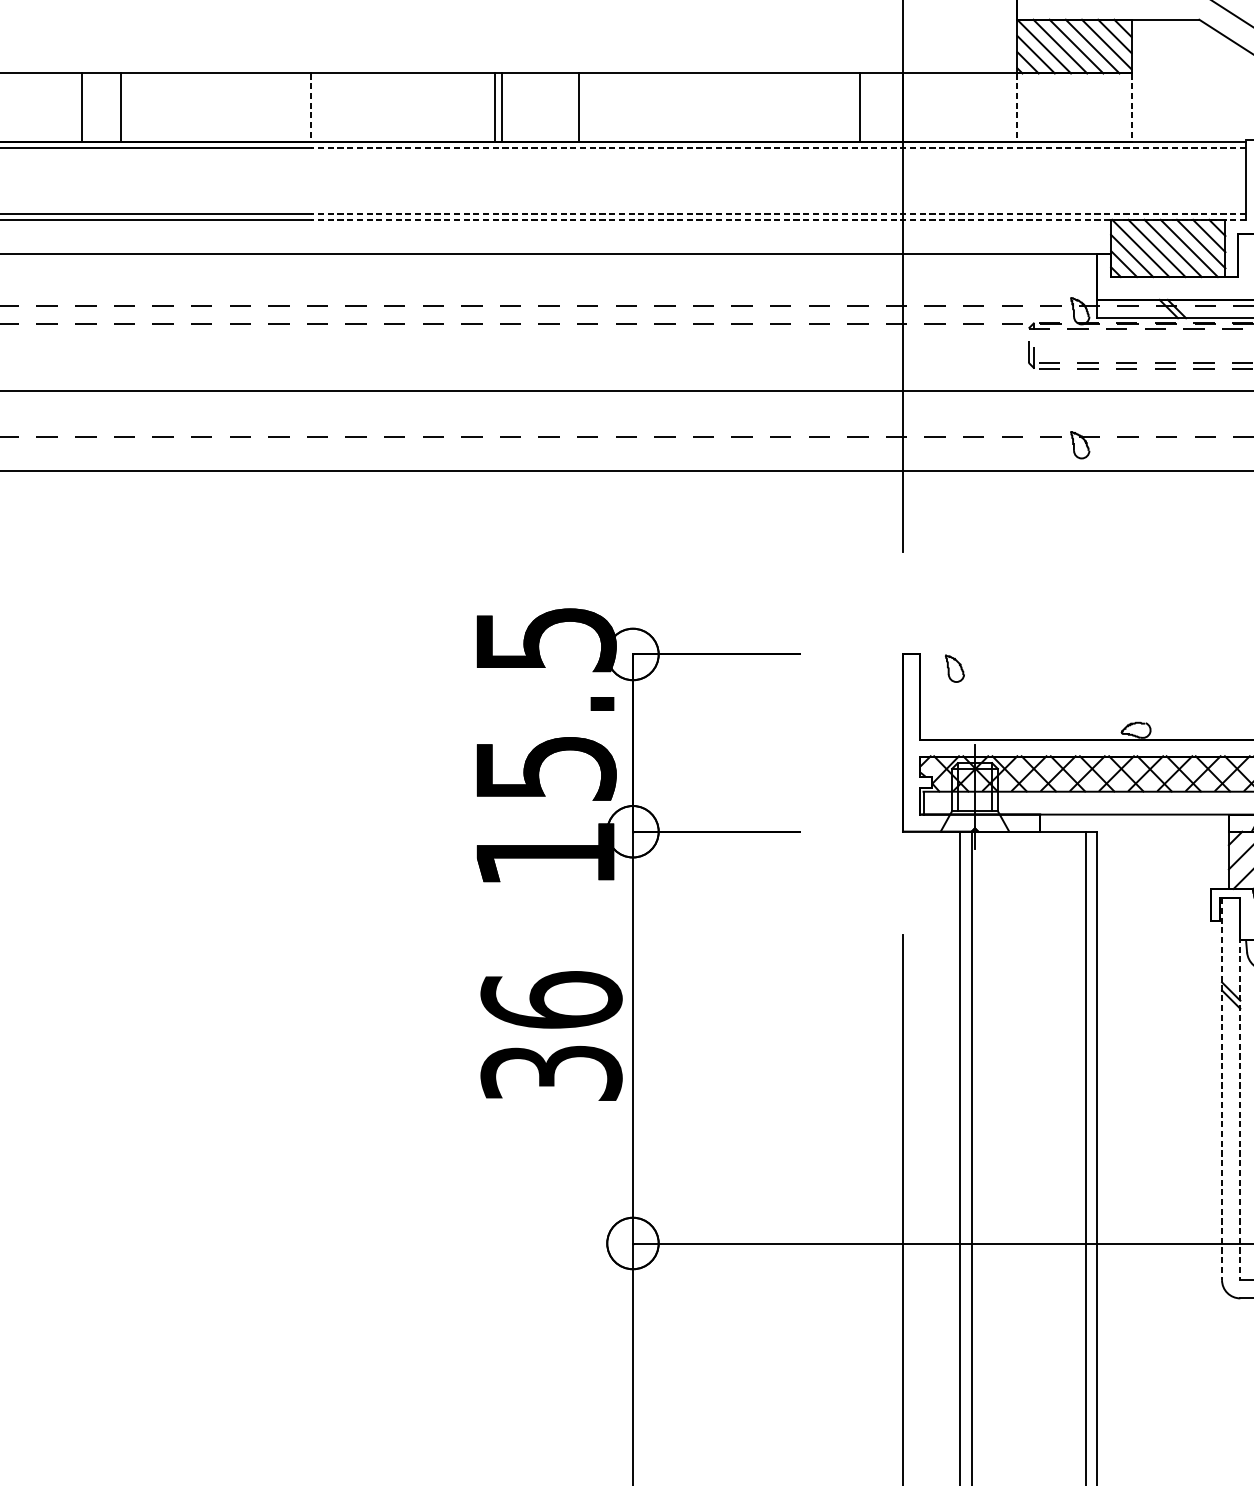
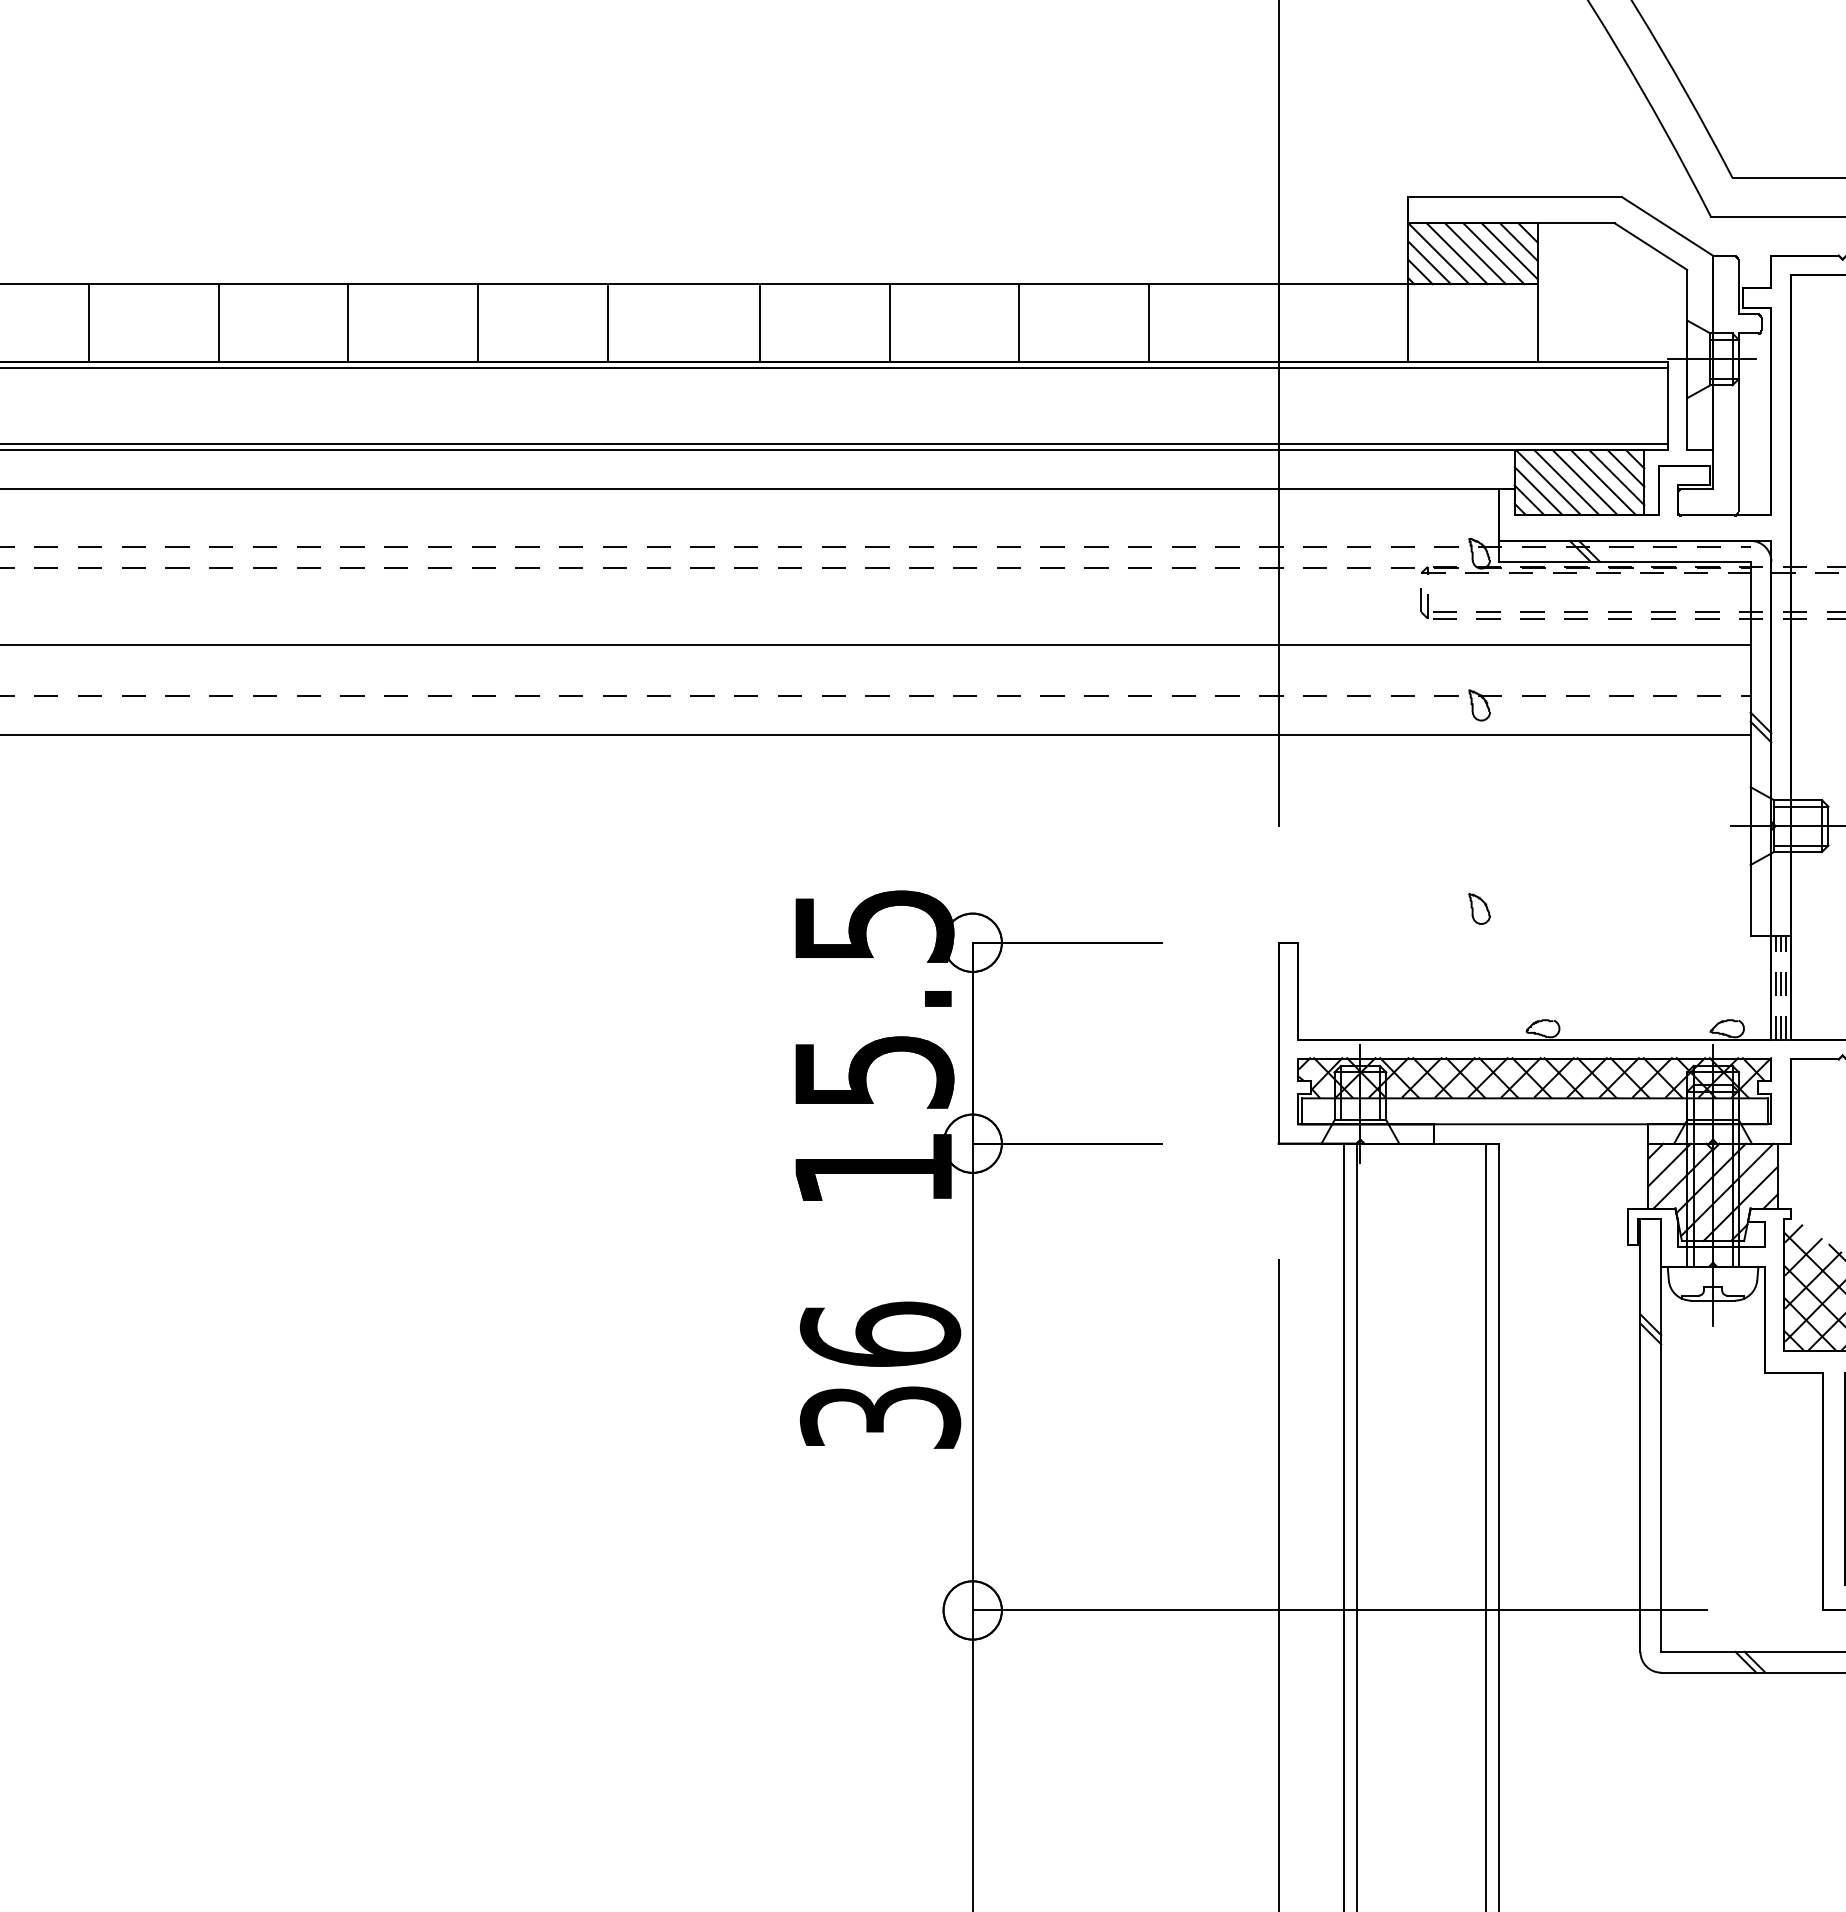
line: (121, 107) -> (478, 322), moved
line: (495, 107) -> (760, 322), moved
line: (501, 107) -> (889, 322), moved
line: (578, 107) -> (1019, 322), moved
line: (860, 107) -> (1149, 322), moved
line: (310, 108) -> (607, 323), dashed -> solid
line: (1017, 108) -> (1408, 323), dashed -> solid
line: (1132, 108) -> (1538, 323), dashed -> solid
line: (778, 147) -> (1137, 368), dashed -> solid
line: (778, 214) -> (1137, 443), dashed -> solid
line: (778, 220) -> (1137, 450), dashed -> solid
part: (954, 668) -> (1479, 908), moved
line: (1222, 1089) -> (1640, 1435), dashed -> solid
line: (1240, 1089) -> (1661, 1435), dashed -> solid

